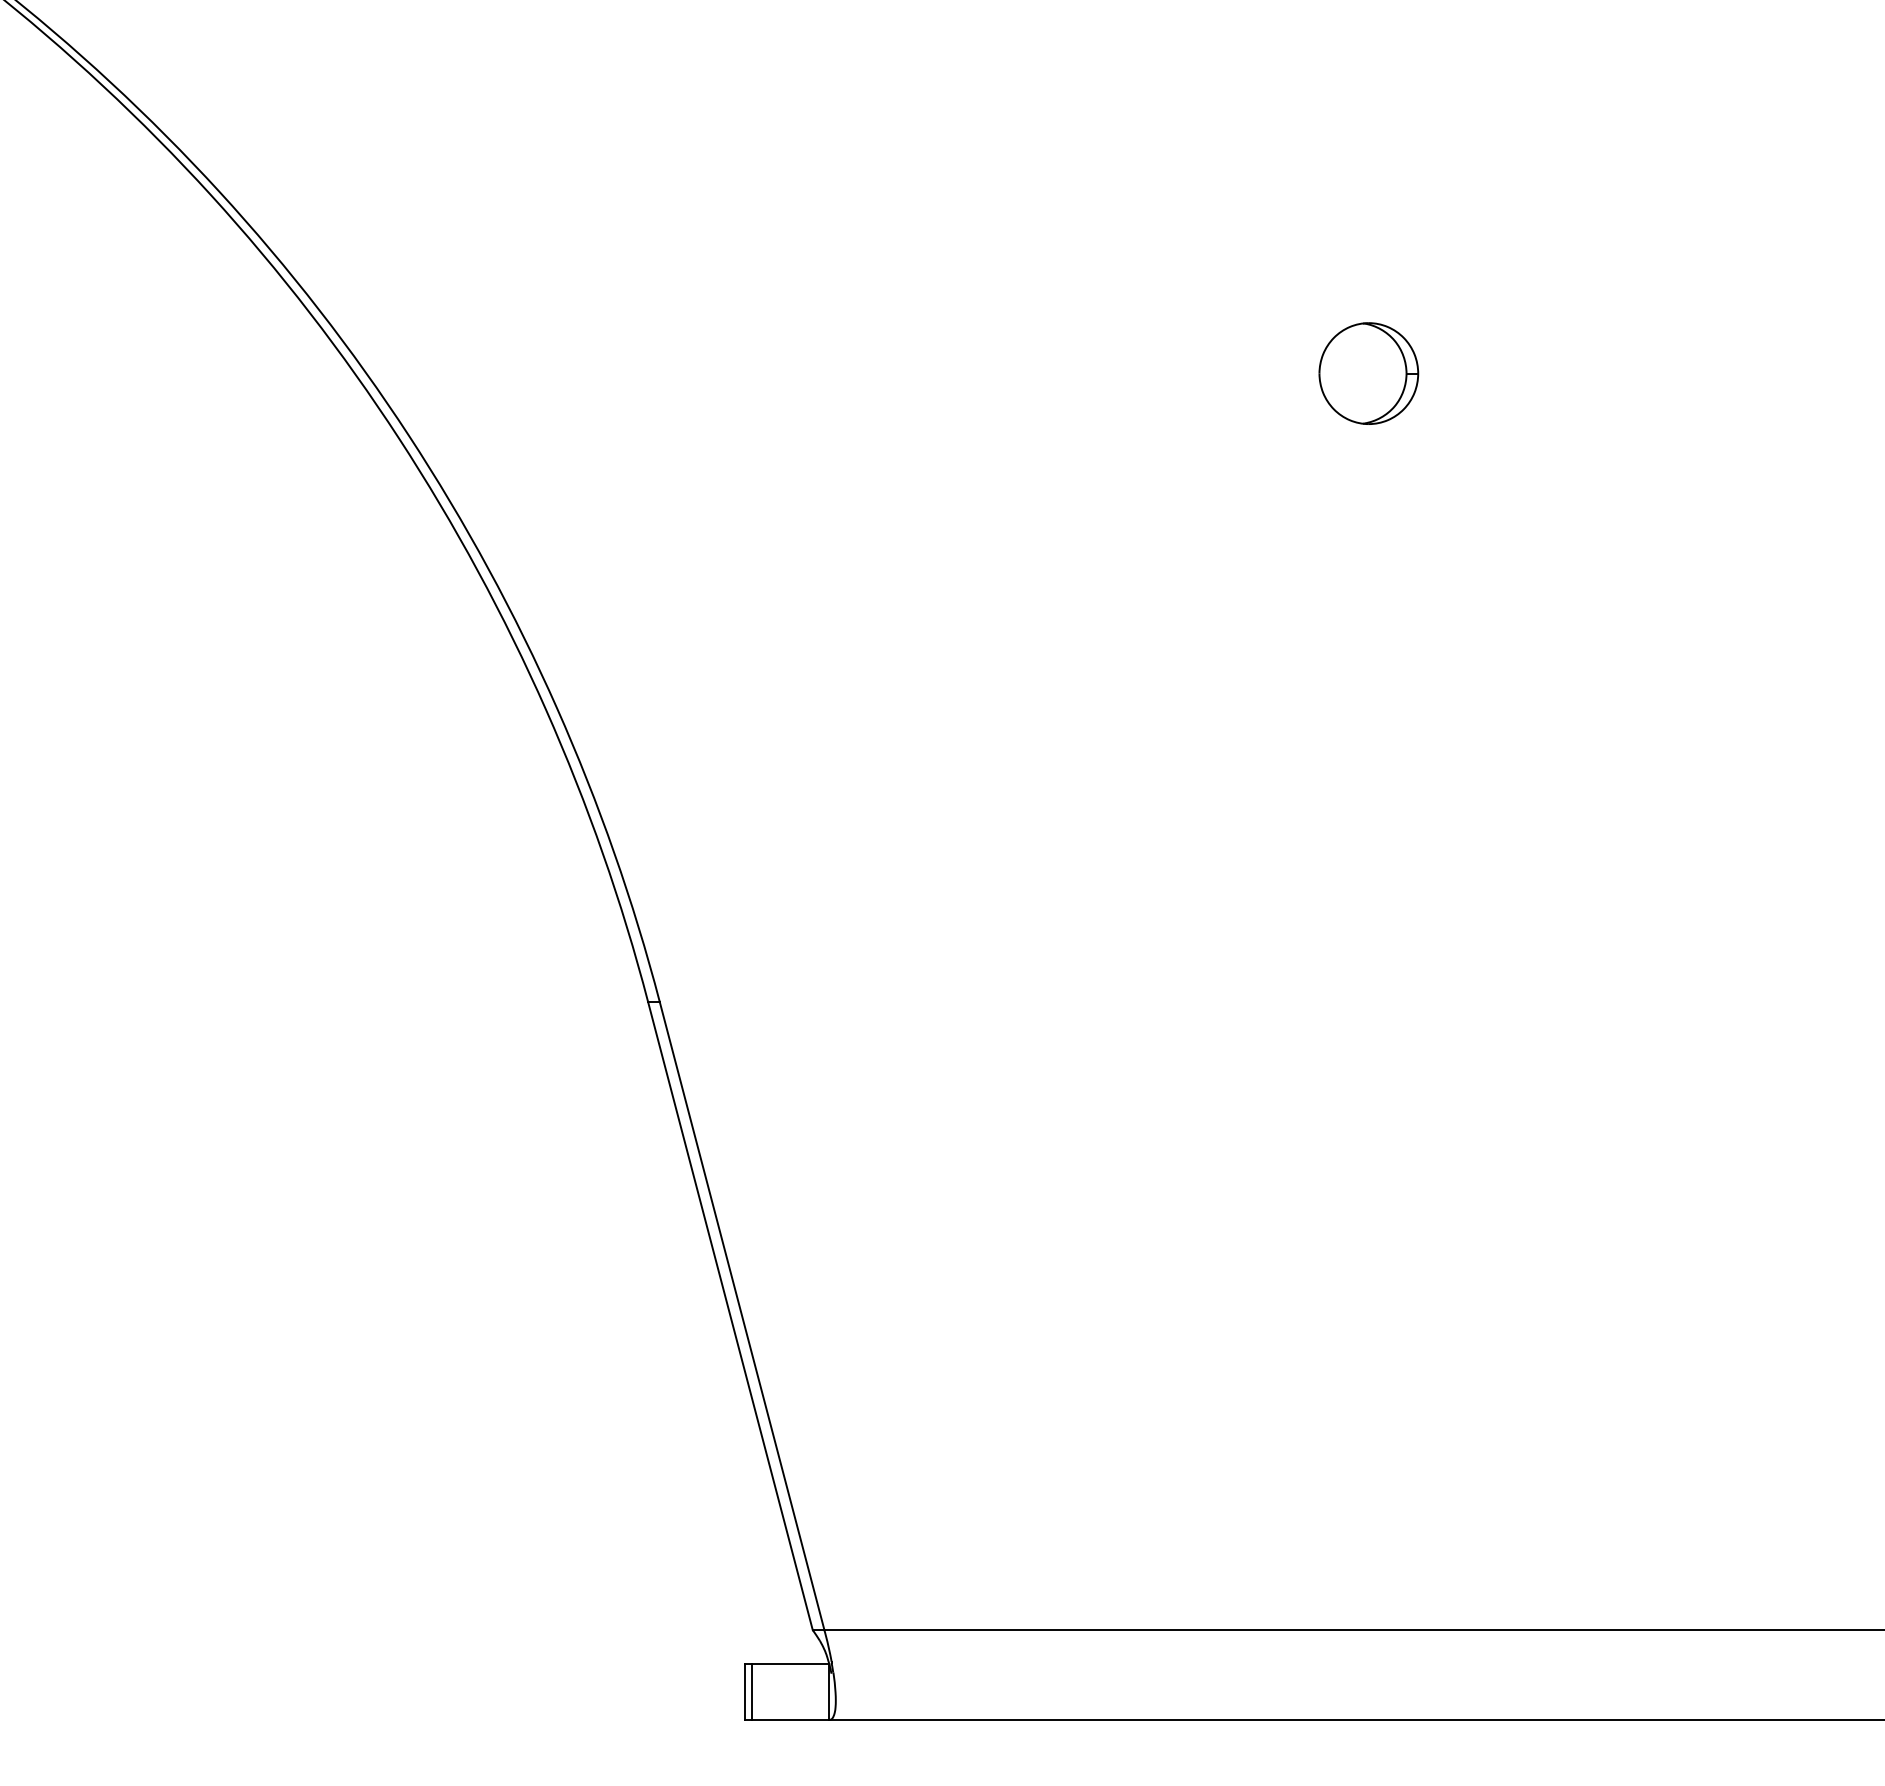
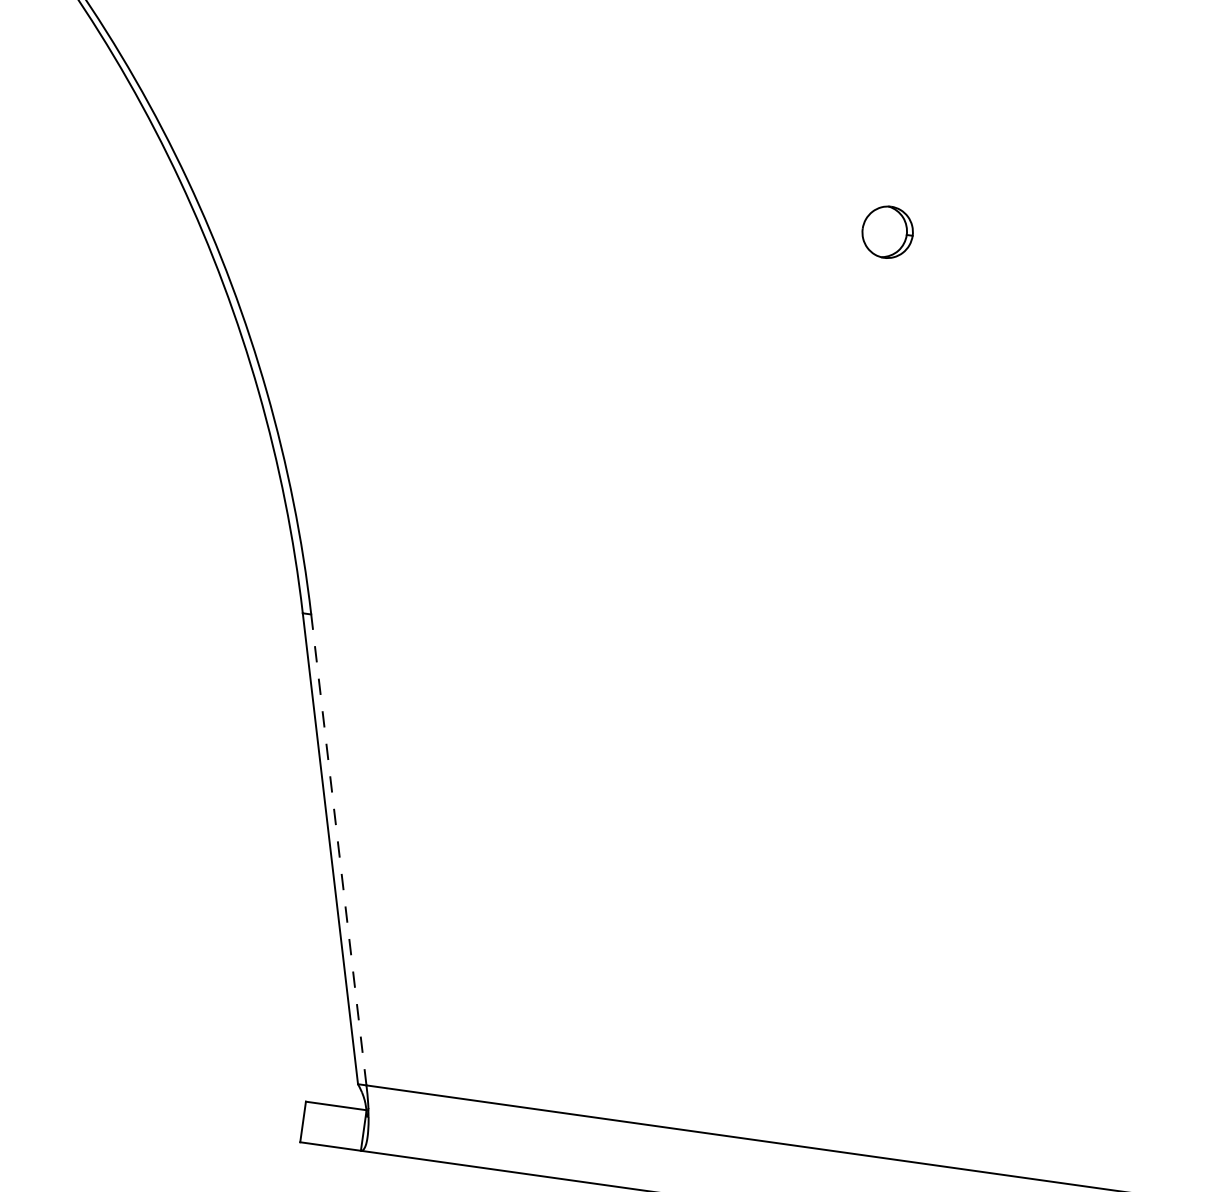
part: (1368, 373) -> (887, 232), size x0.7
line: (742, 1316) -> (339, 850), solid -> dashed
line: (751, 1691) -> (307, 1122), removed

